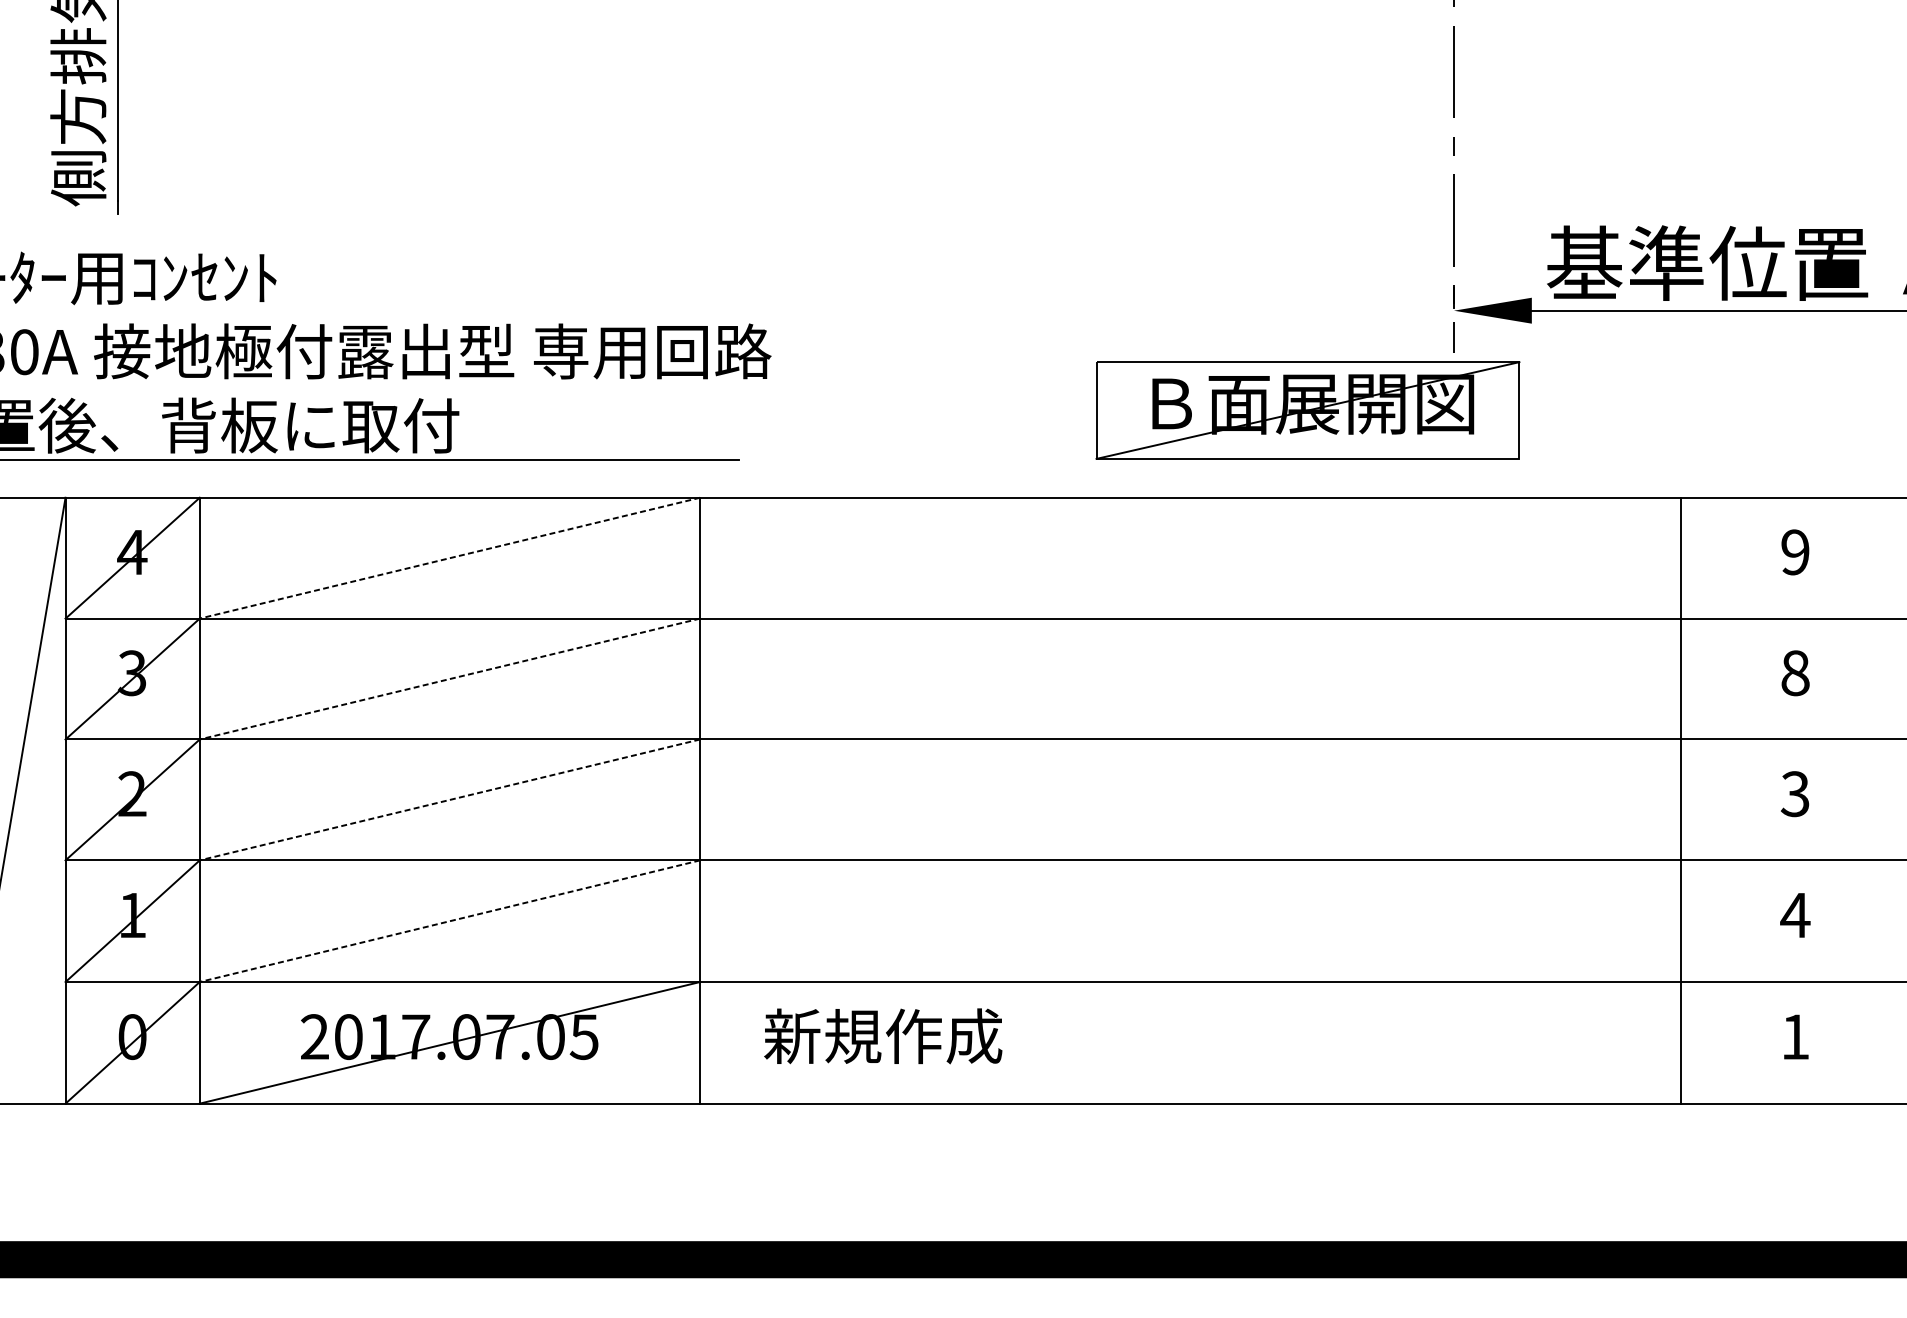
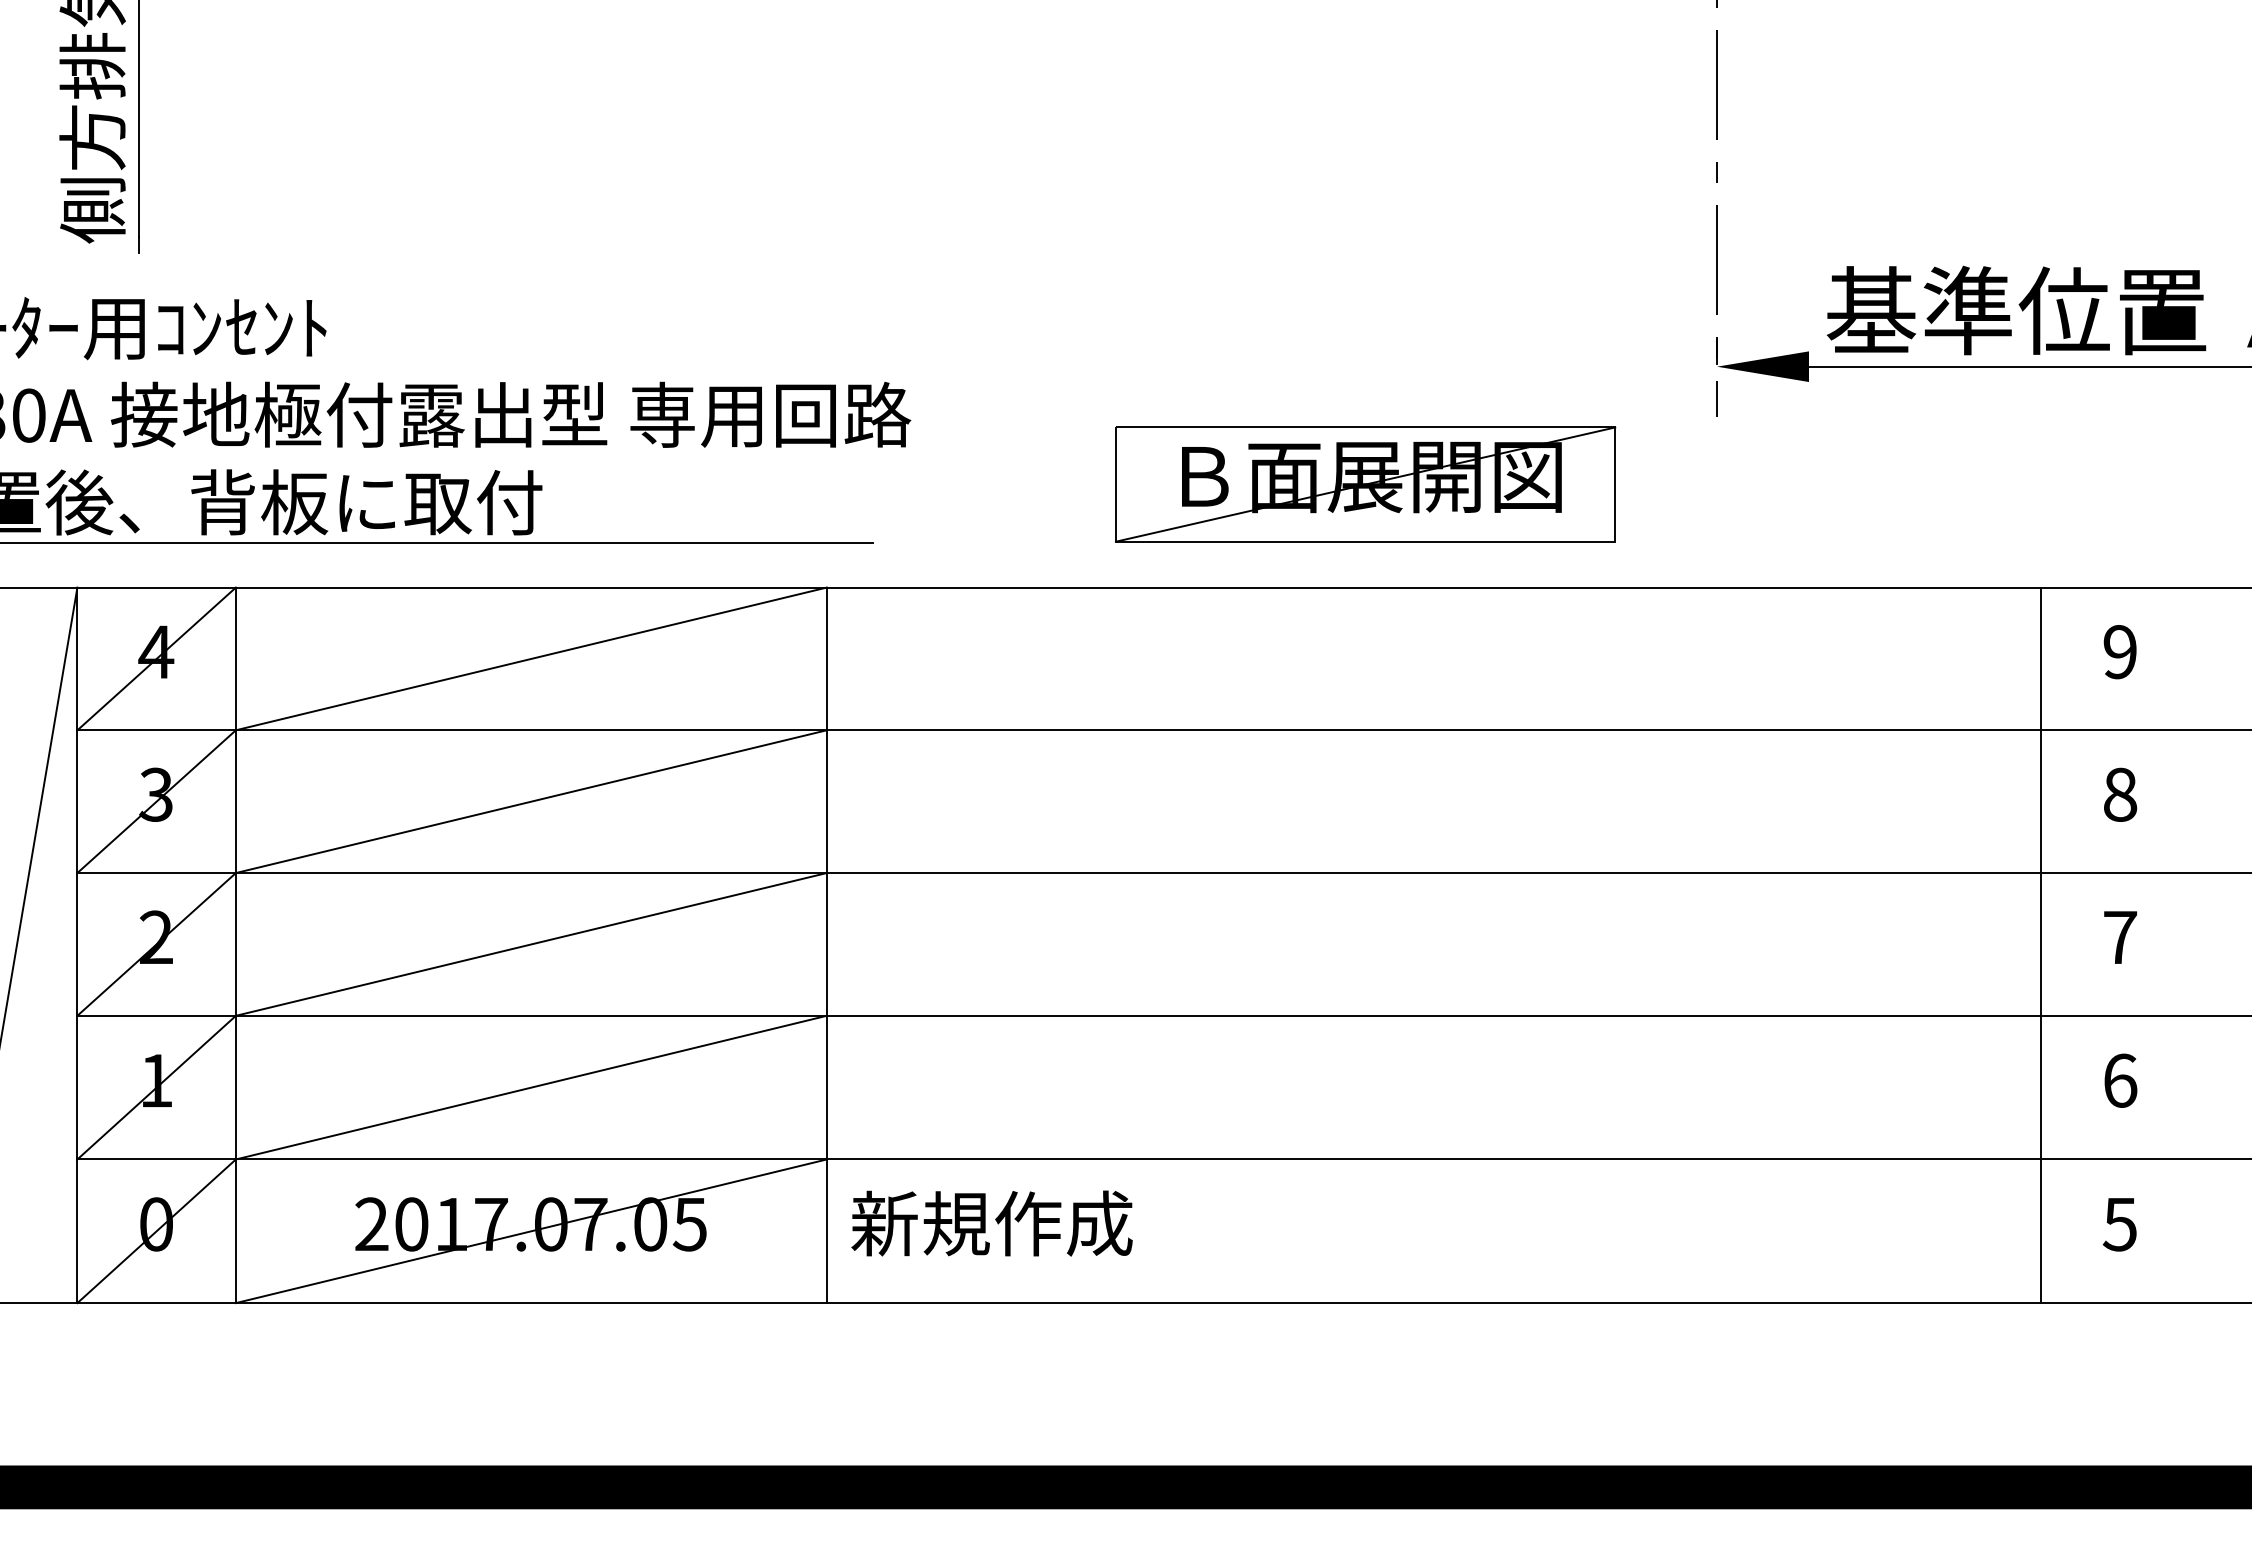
part: (1307, 410) -> (1365, 484), moved
line: (450, 557) -> (531, 658), dashed -> solid
line: (450, 678) -> (531, 801), dashed -> solid
text: (1795, 794) -> (2120, 937), 3 -> 7
line: (450, 799) -> (531, 944), dashed -> solid
line: (1681, 800) -> (2041, 945), moved
text: (1795, 915) -> (2120, 1080), 4 -> 6
line: (449, 921) -> (530, 1087), dashed -> solid
text: (882, 1036) -> (991, 1223), moved
text: (1794, 1037) -> (2119, 1224), 1 -> 5

